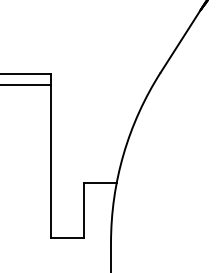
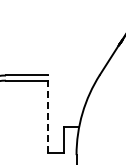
line: (51, 156) -> (48, 114), solid -> dashed

